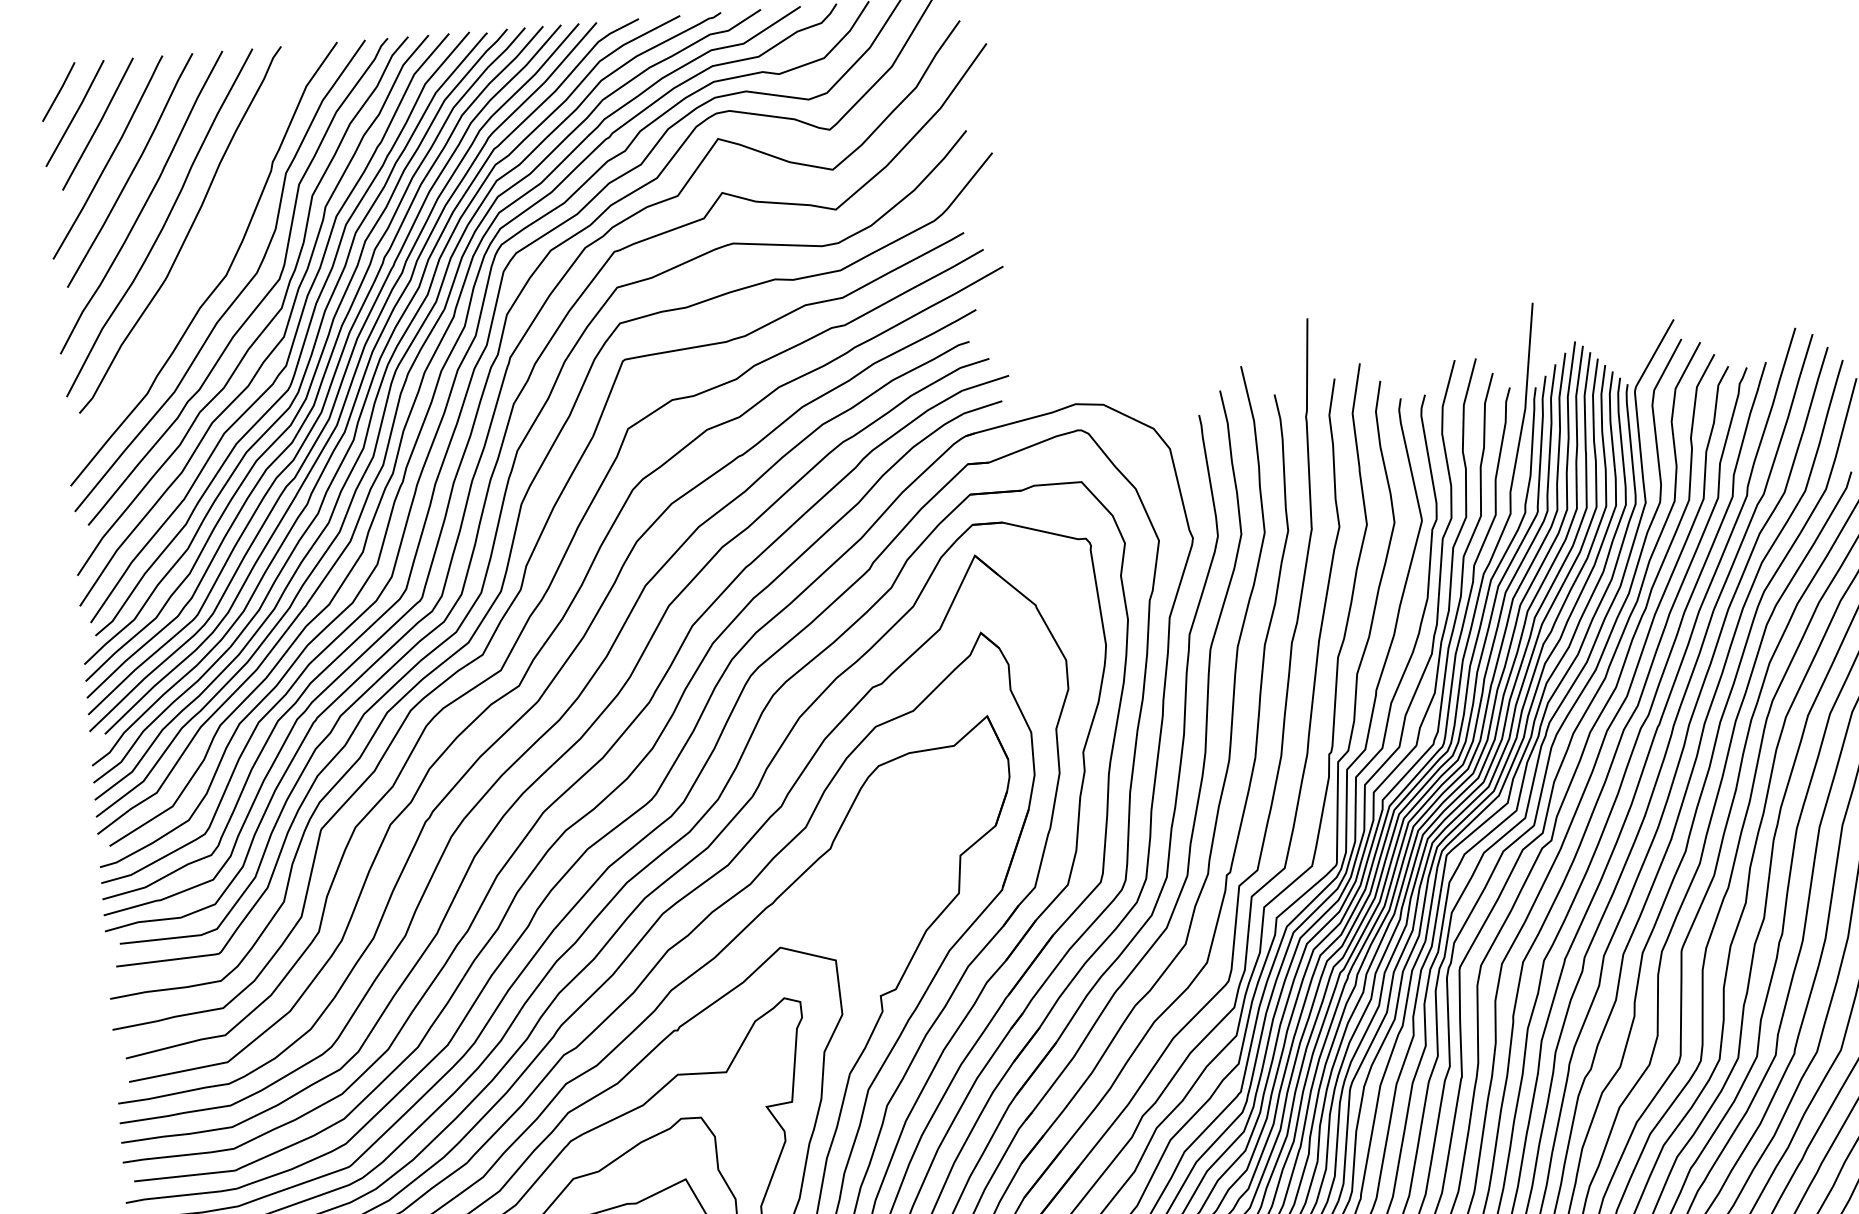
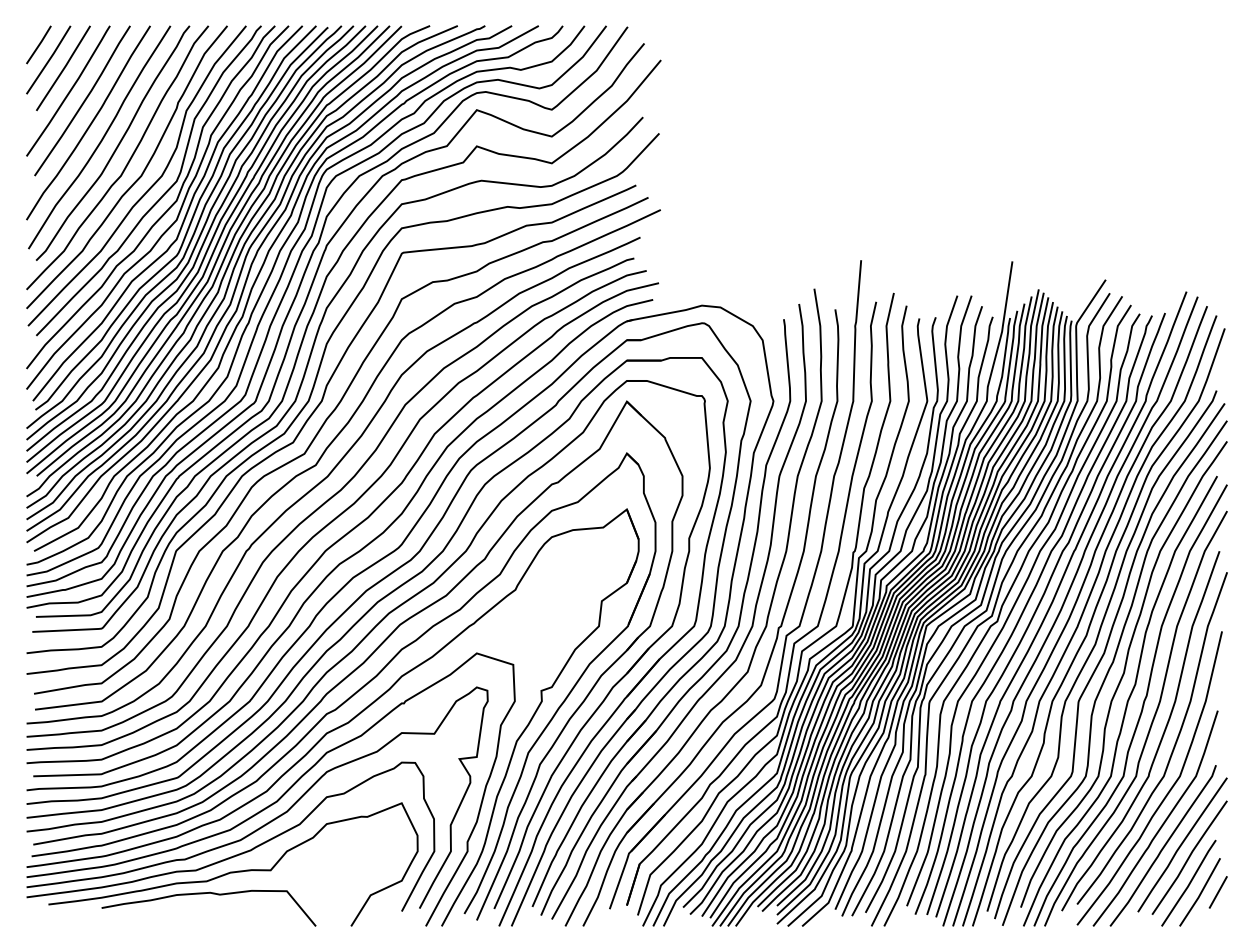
curve: (204, 256) -> (127, 162), added

